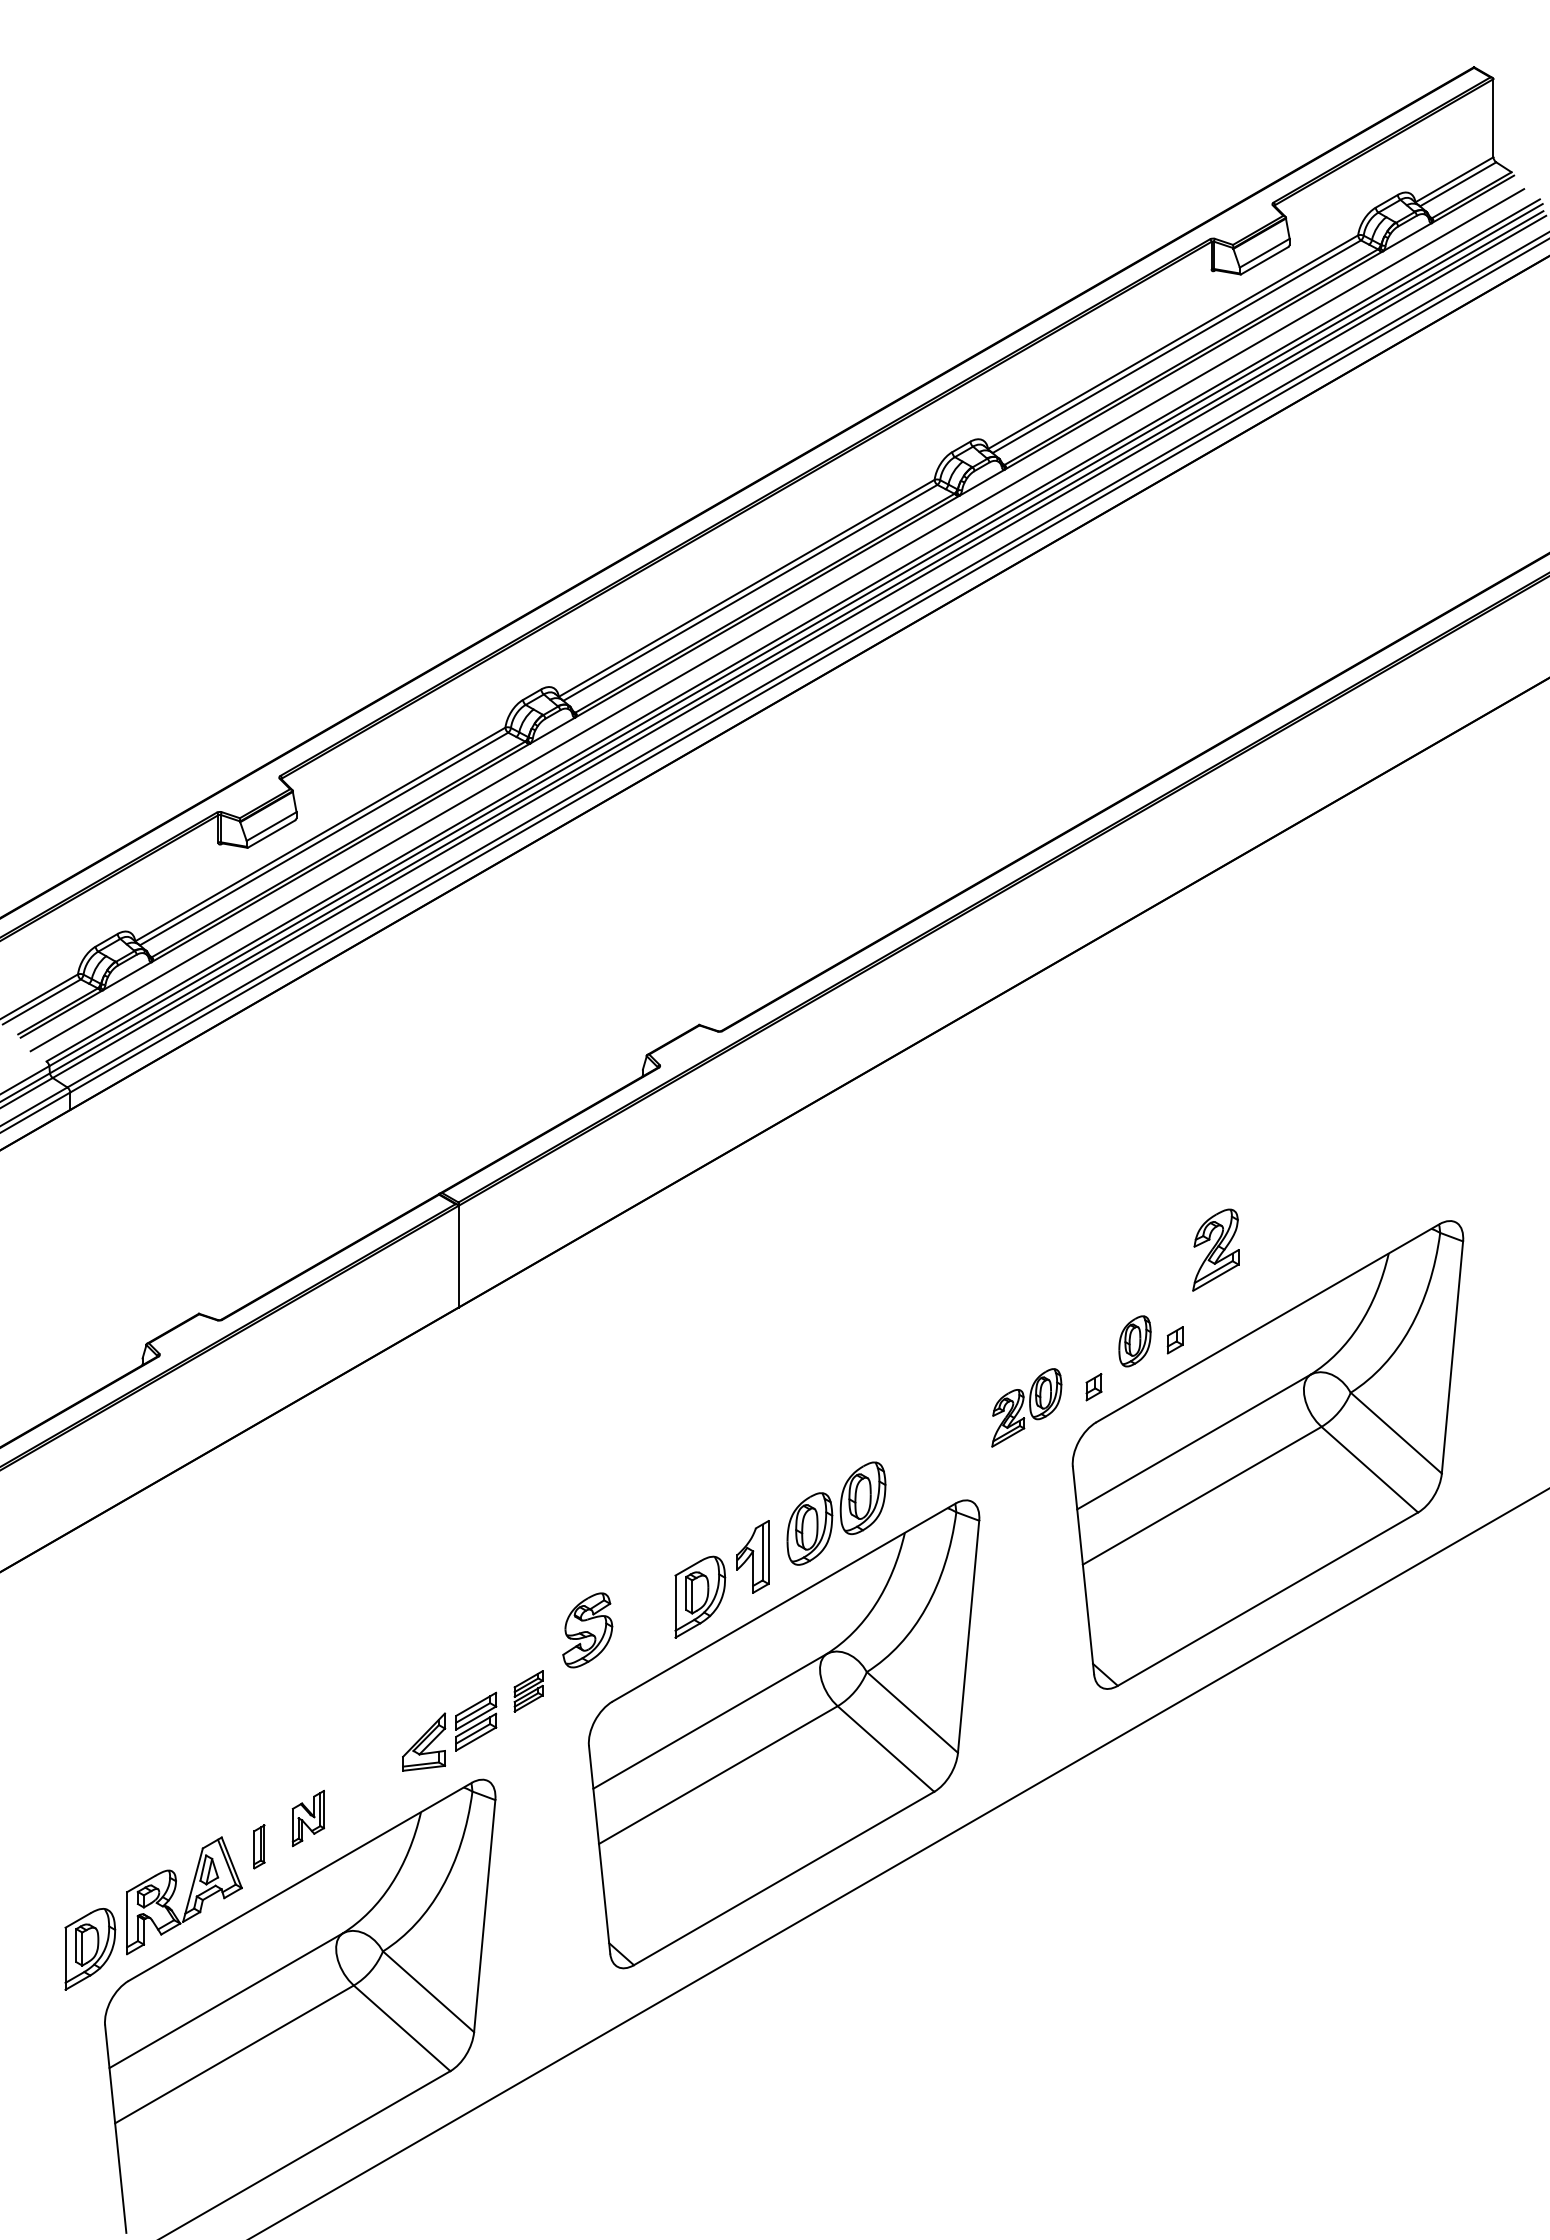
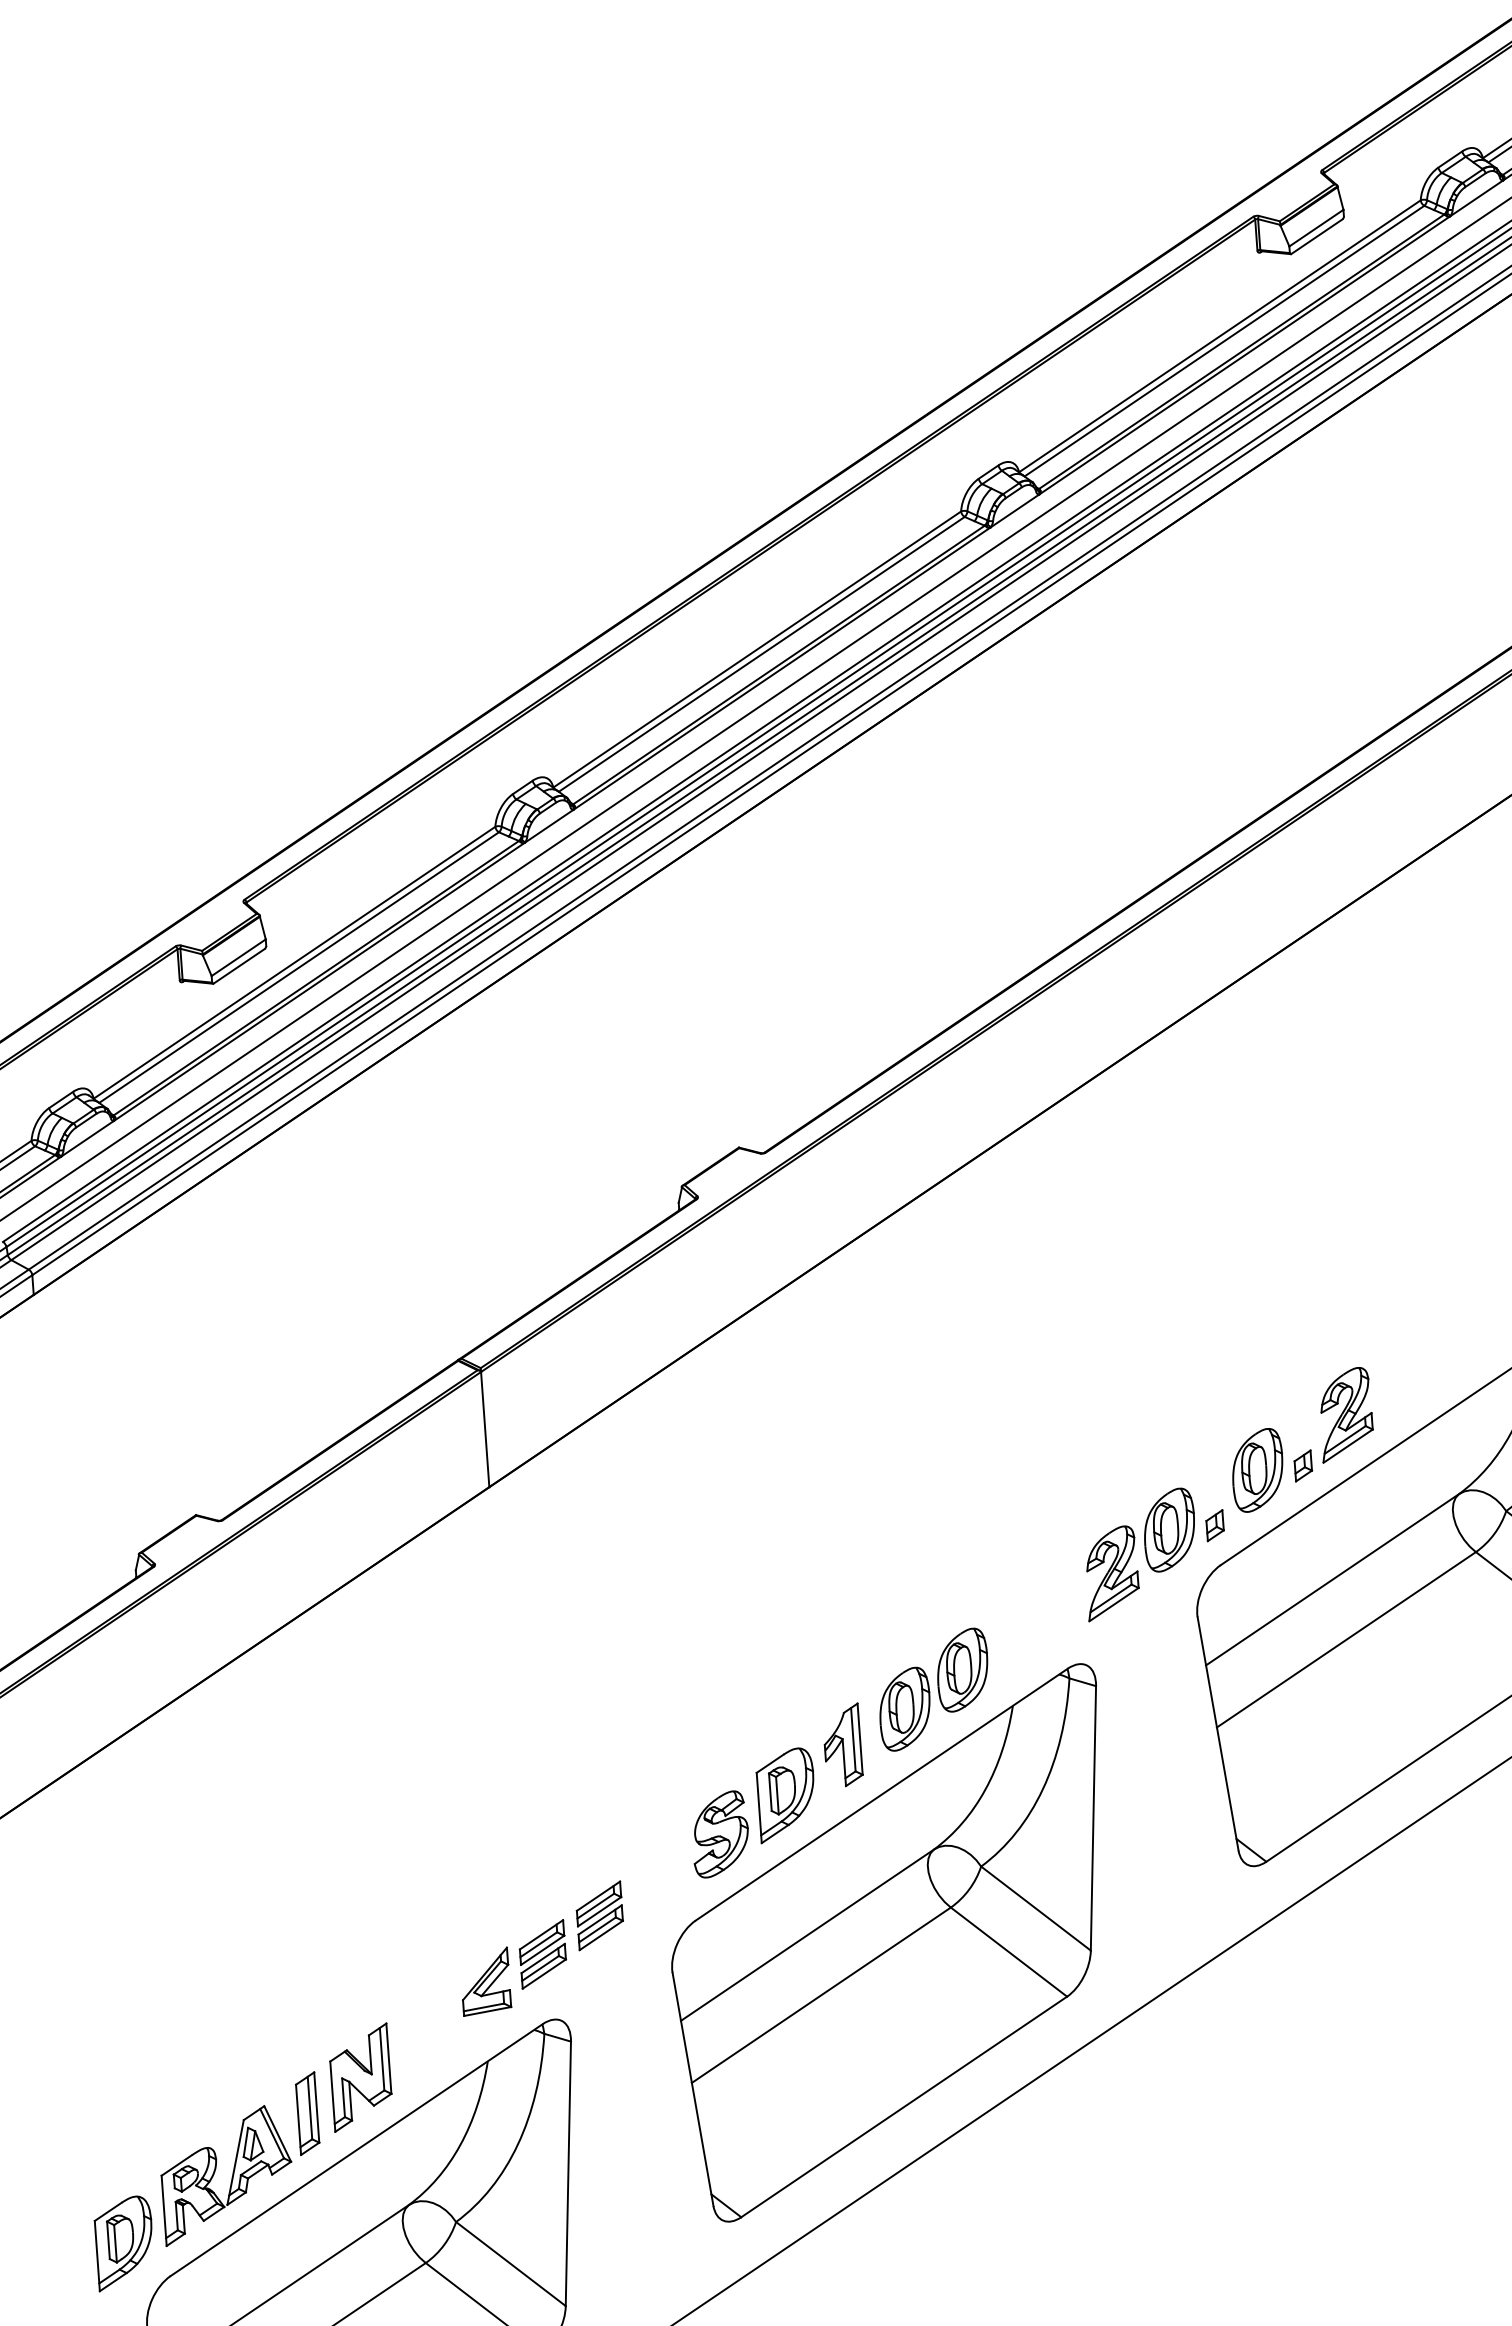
part: (1215, 1249) -> (1345, 1414), moved
part: (1134, 1341) -> (1257, 1470), size x1.43
part: (1026, 1407) -> (1140, 1554), size x1.43
part: (587, 1630) -> (720, 1834), moved
part: (528, 1691) -> (599, 1916), size x1.43
part: (308, 1818) -> (360, 2077), size x1.67
part: (259, 1846) -> (307, 2113), size x1.67

